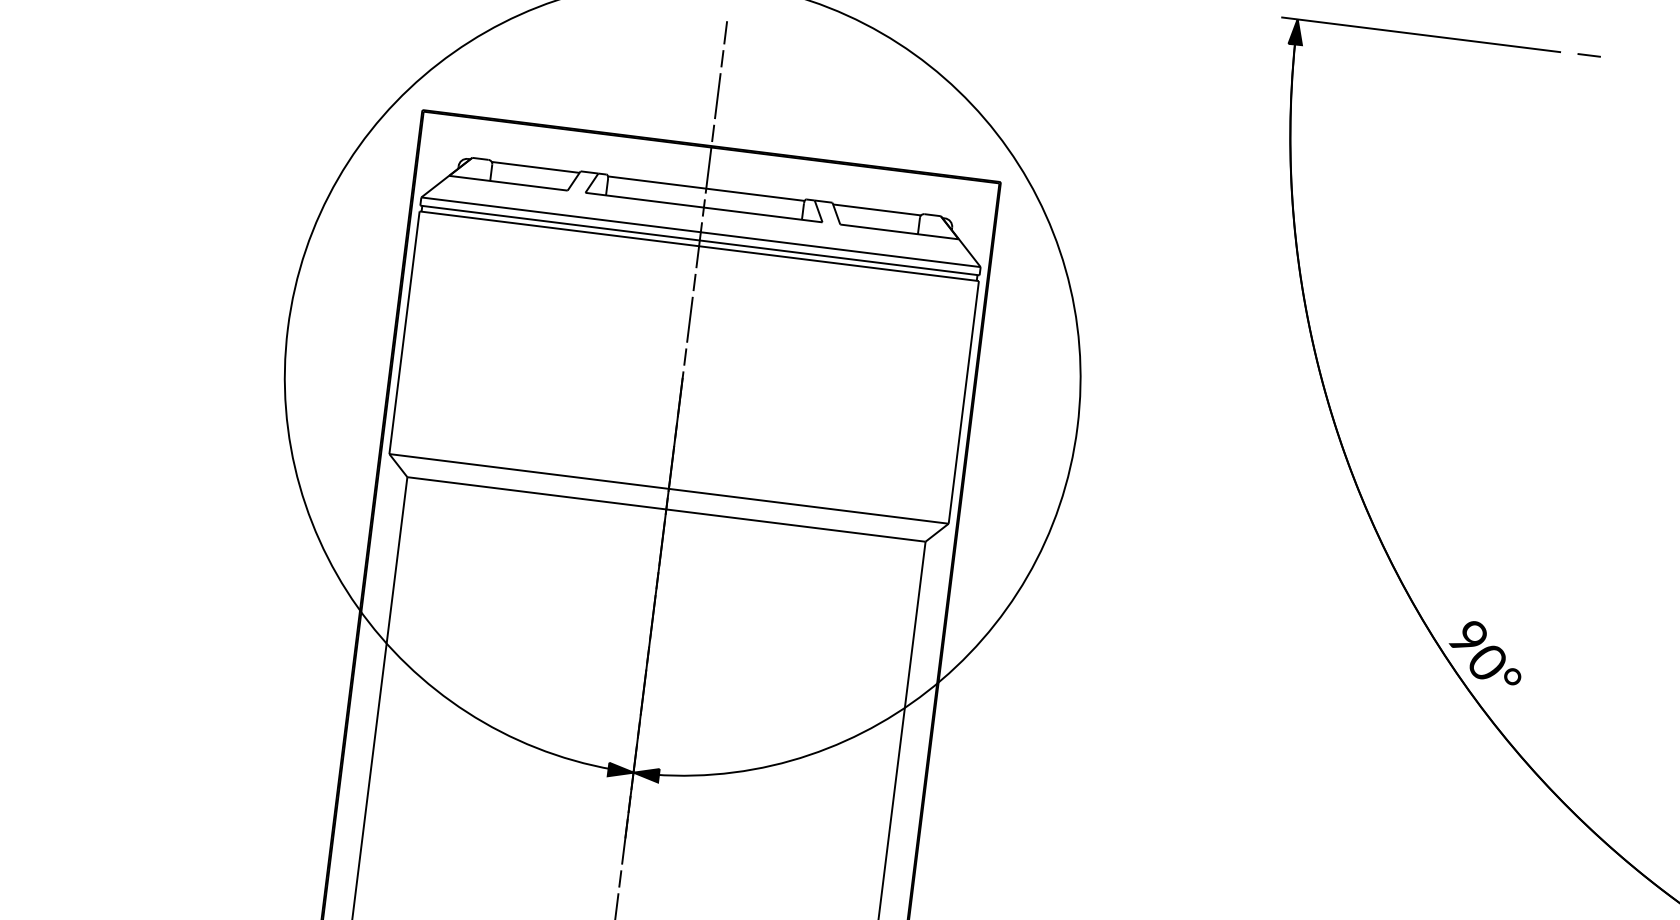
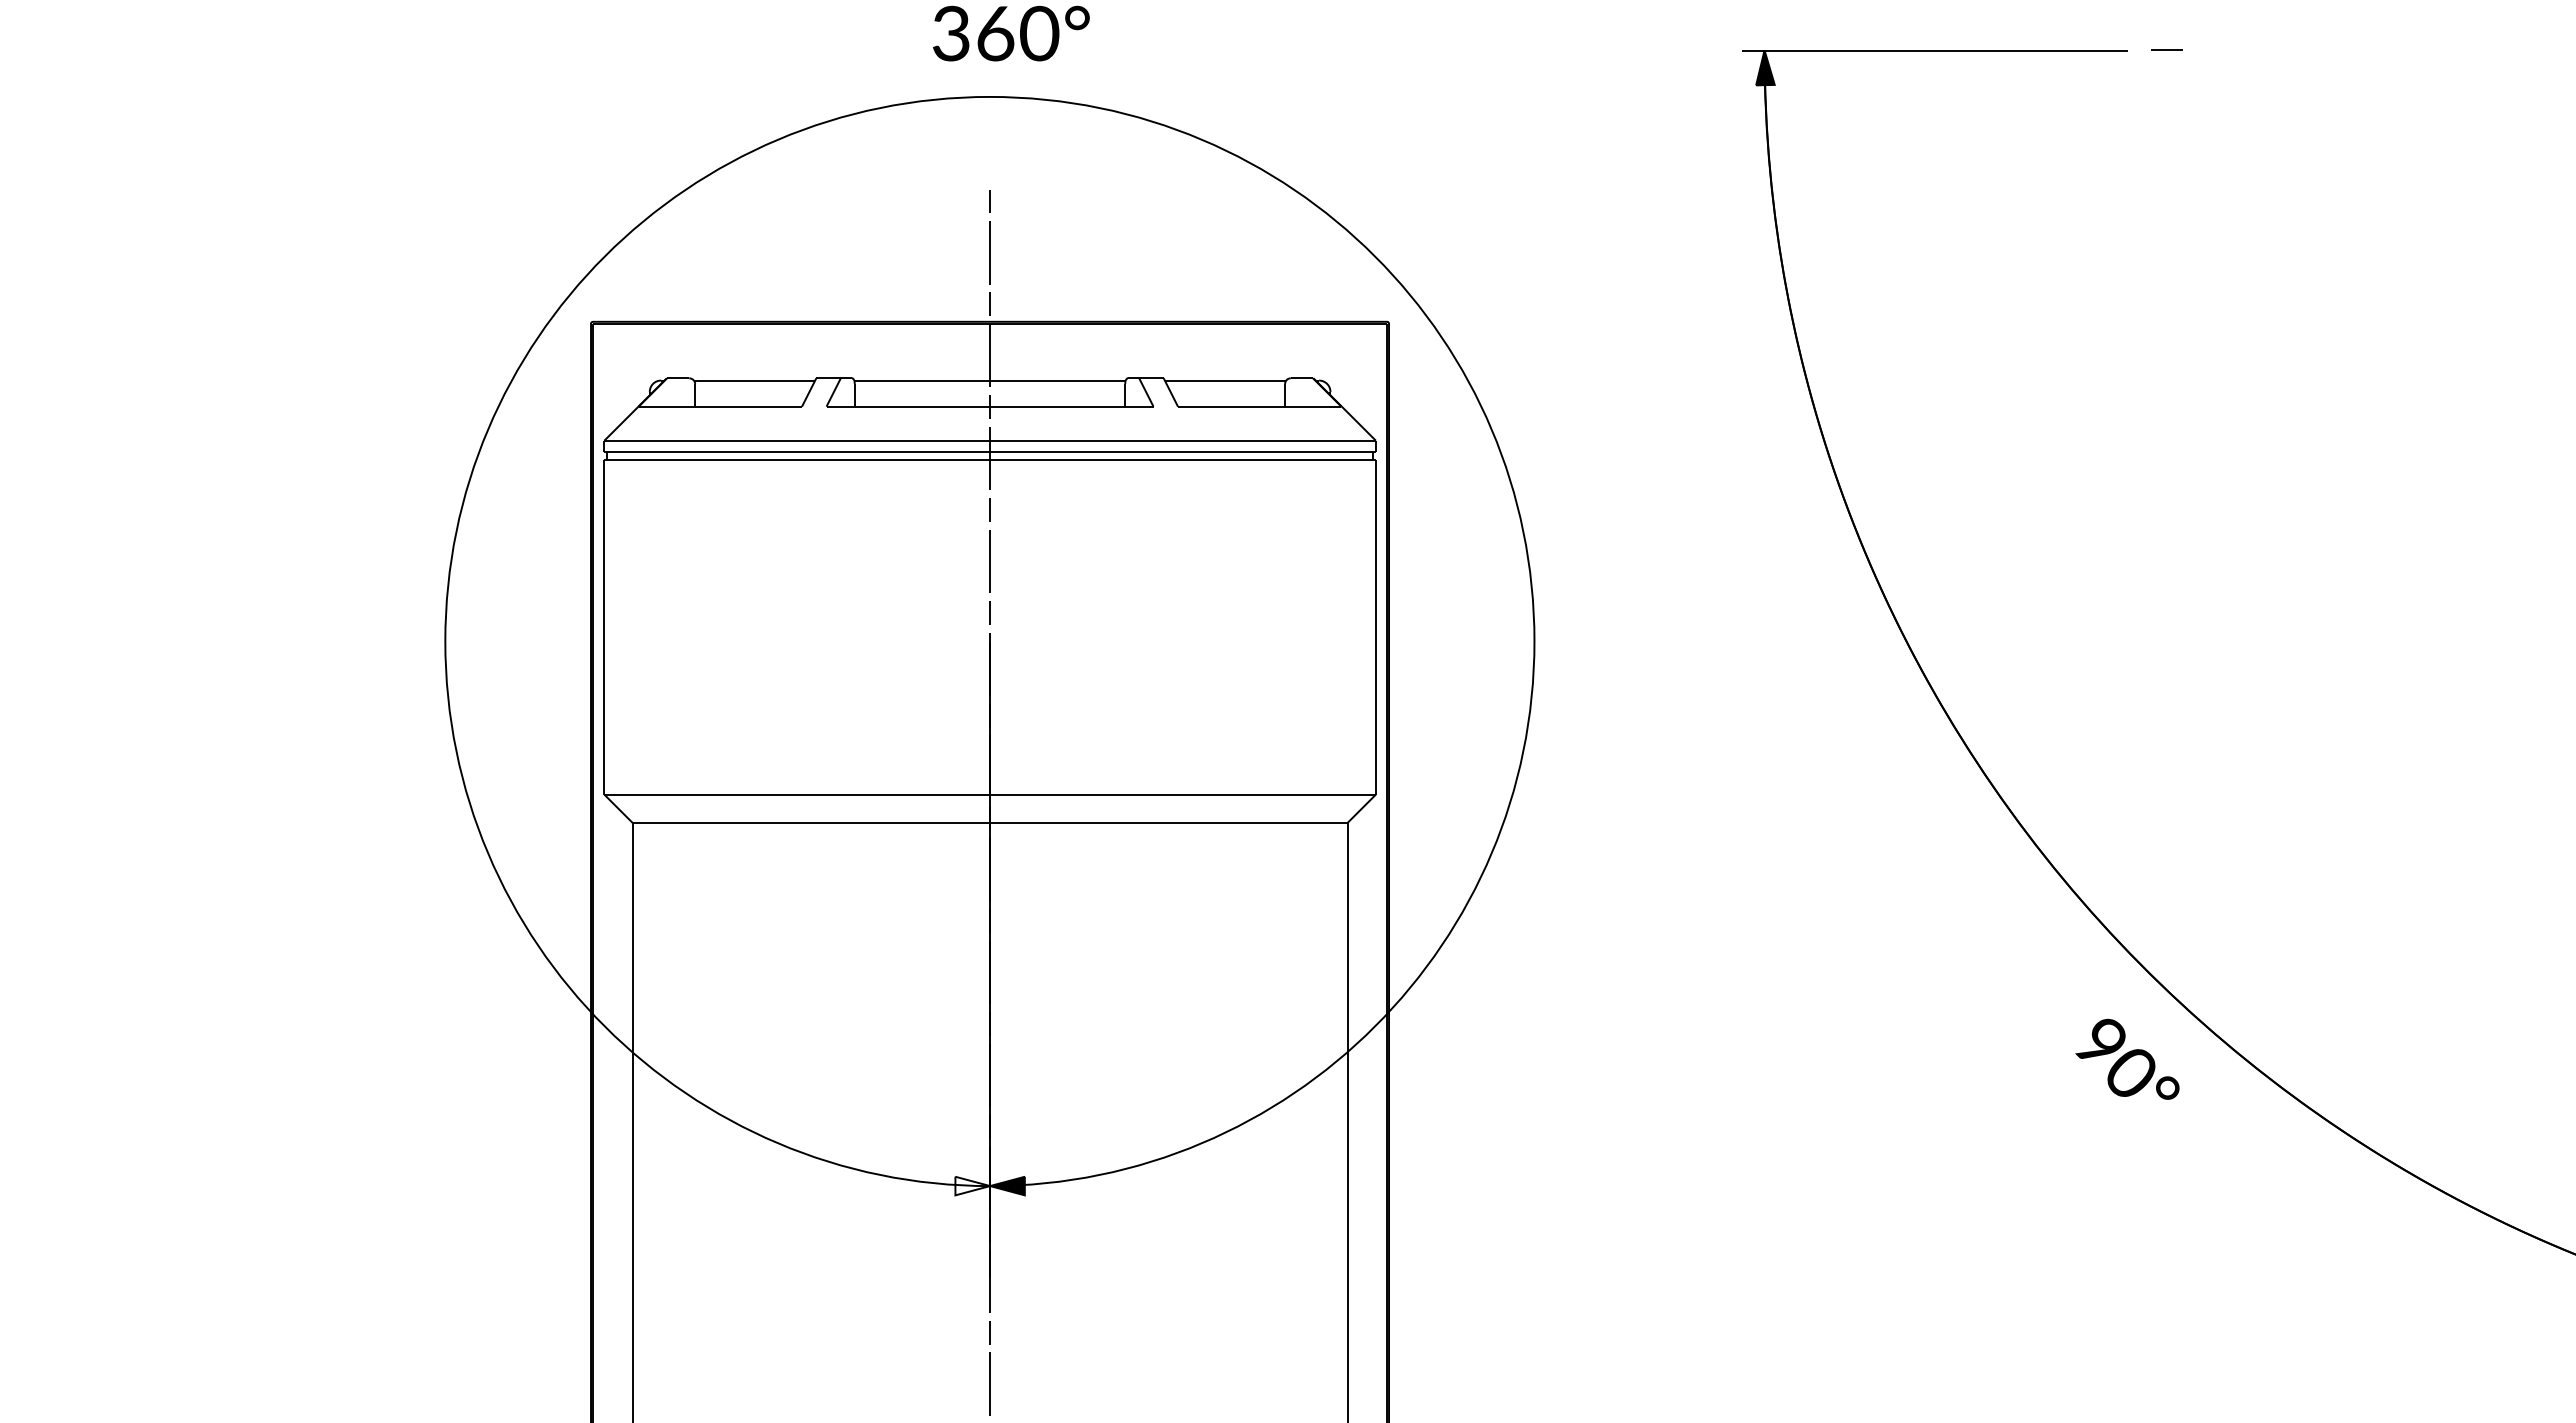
line: (725, 32) -> (989, 165), removed
text: (1486, 651) -> (2127, 1058), moved
fill: (620, 770) -> (972, 1185), removed

